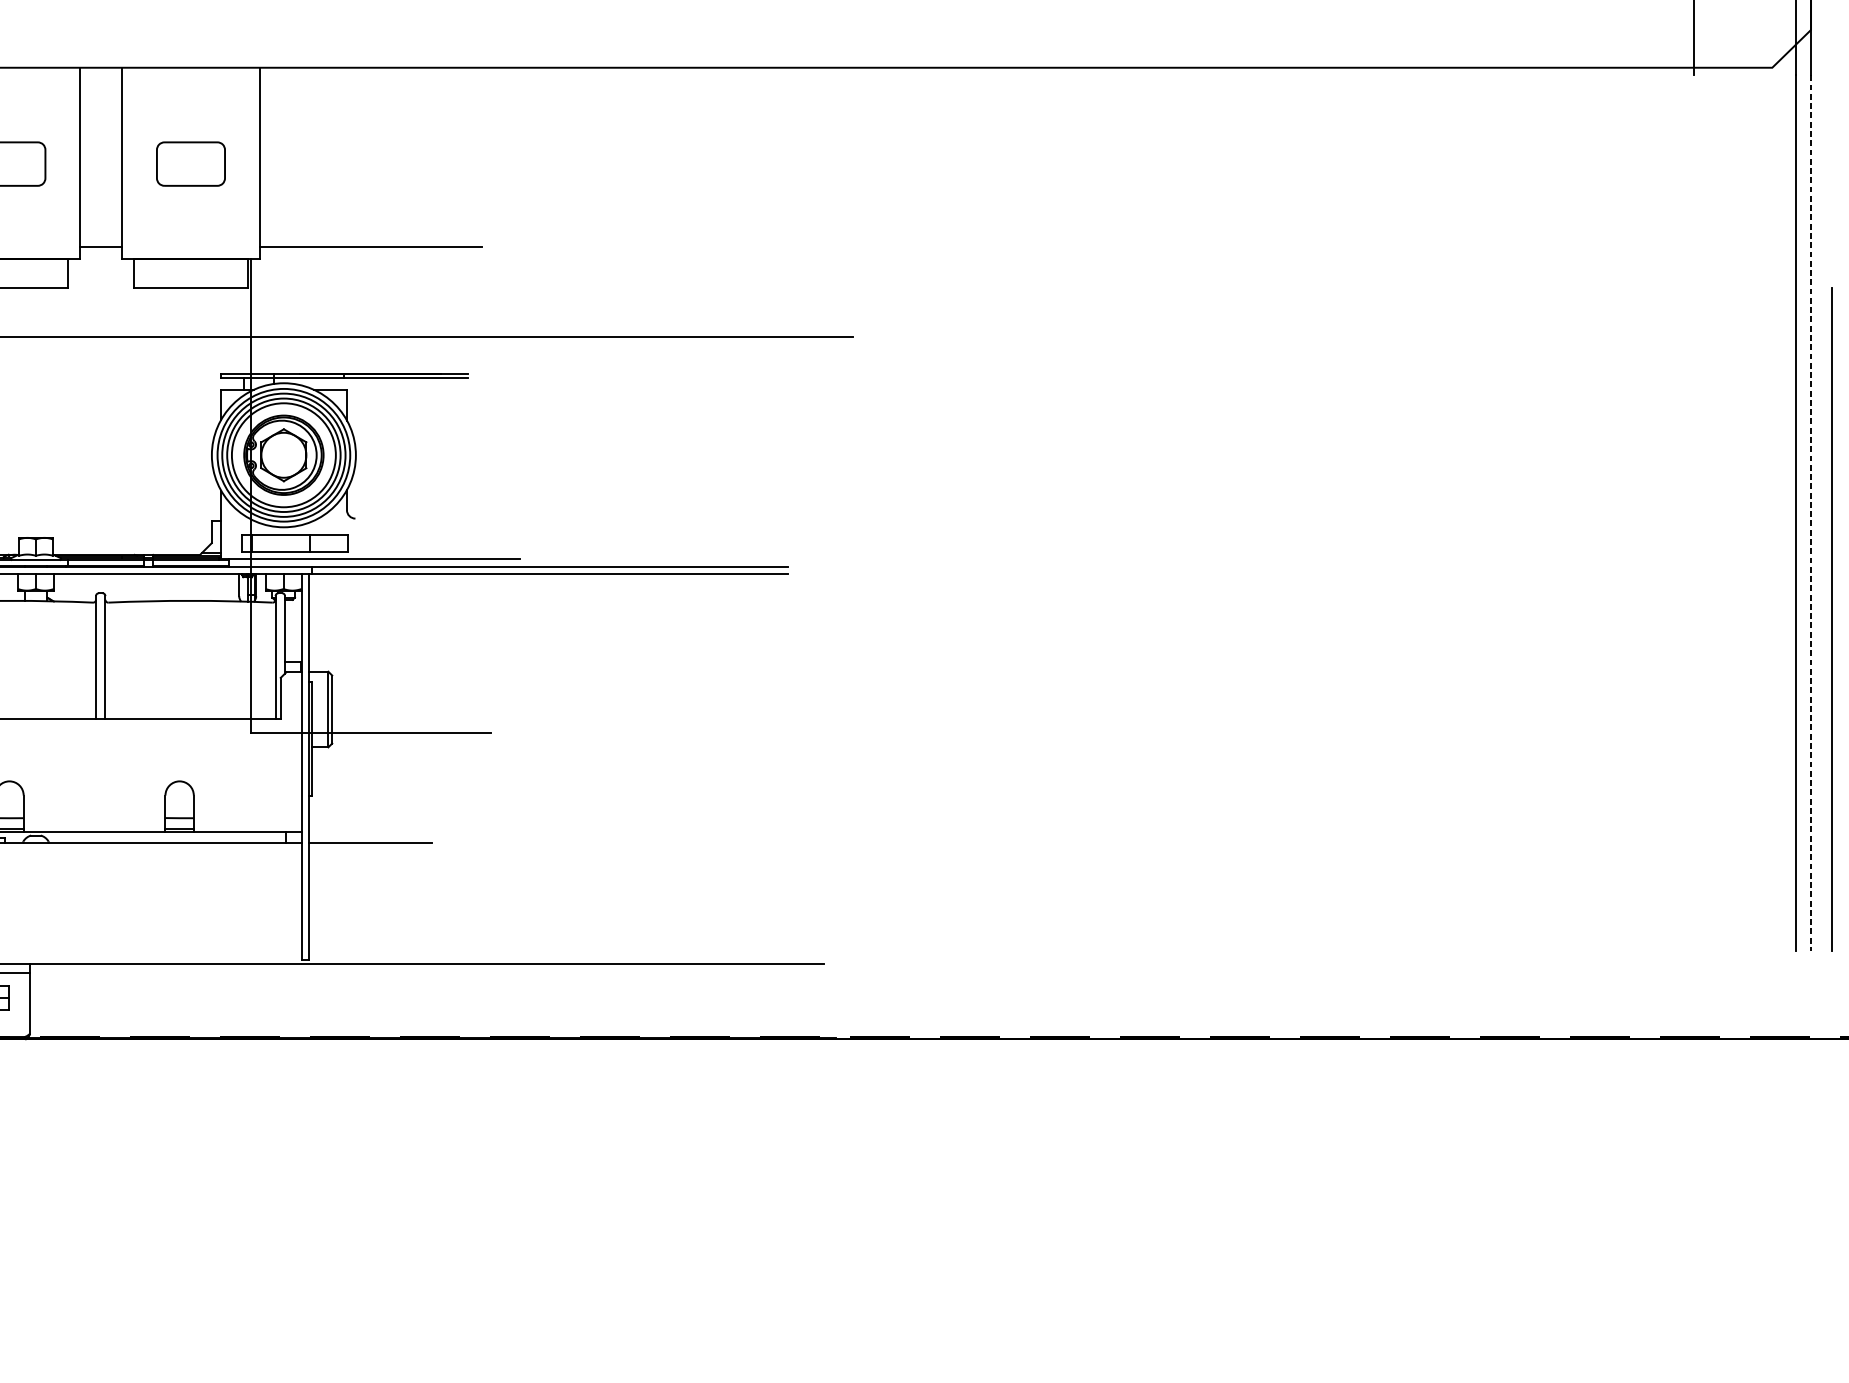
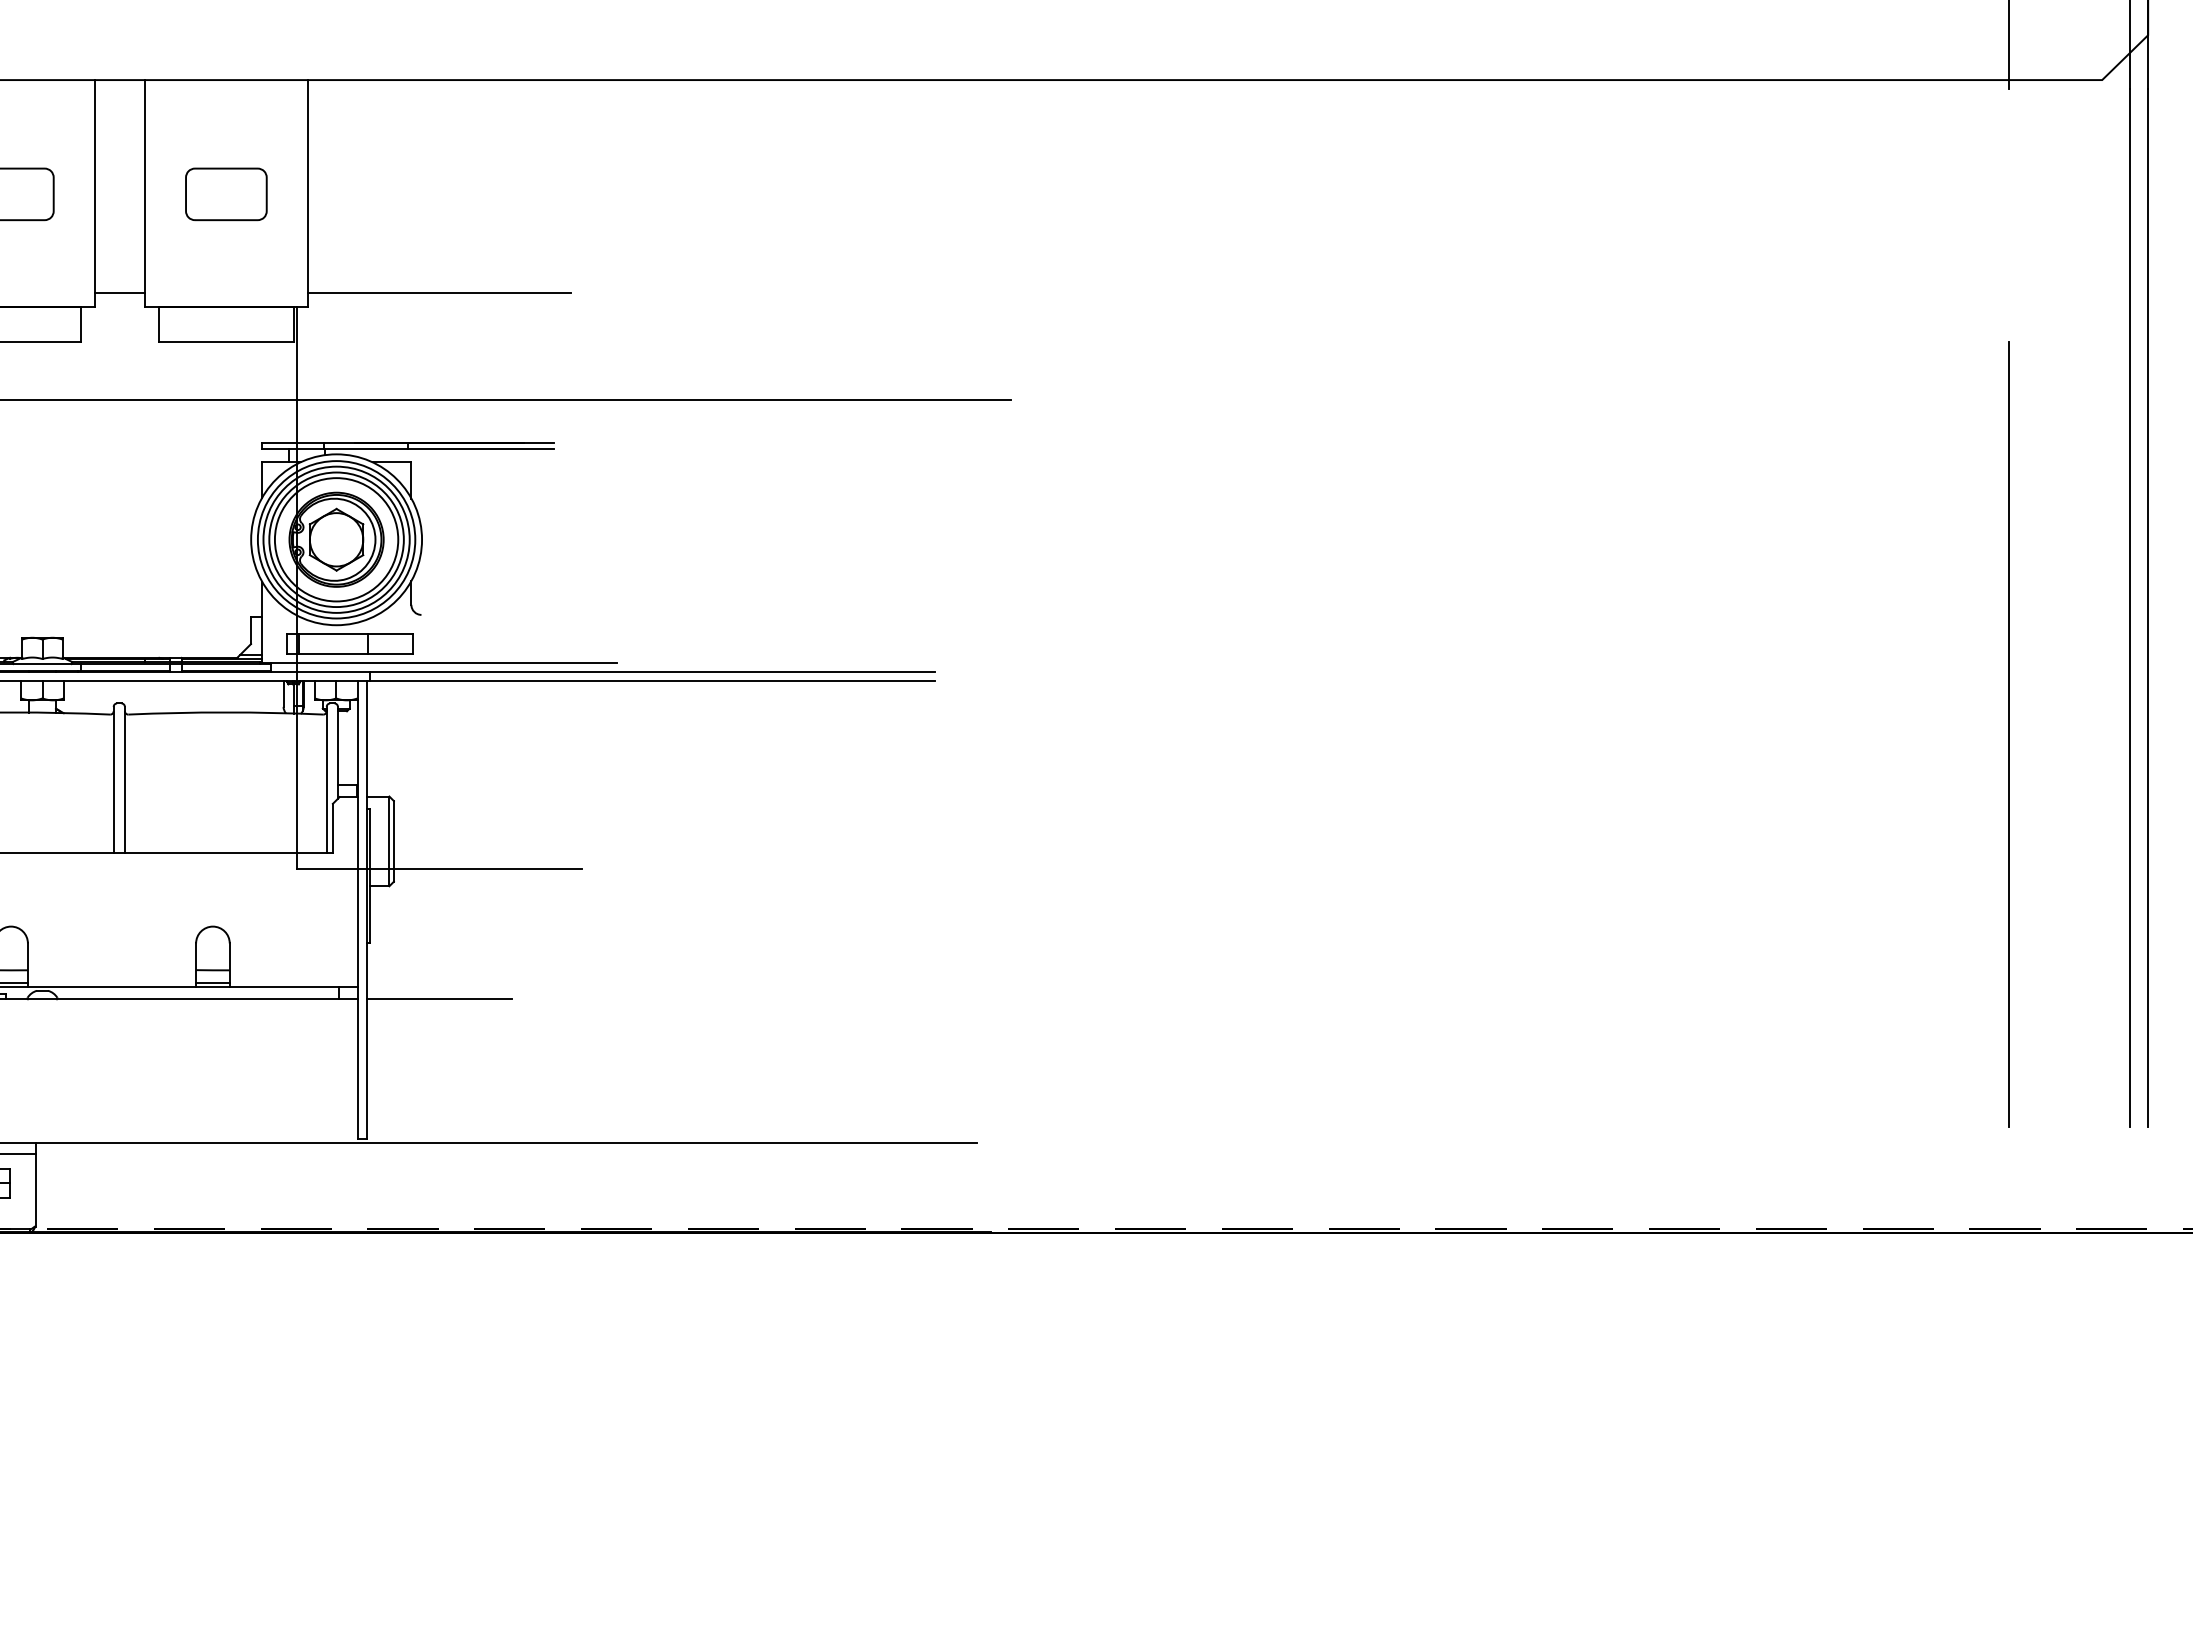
line: (1811, 513) -> (2148, 608), dashed -> solid
line: (1831, 619) -> (2008, 734), moved

